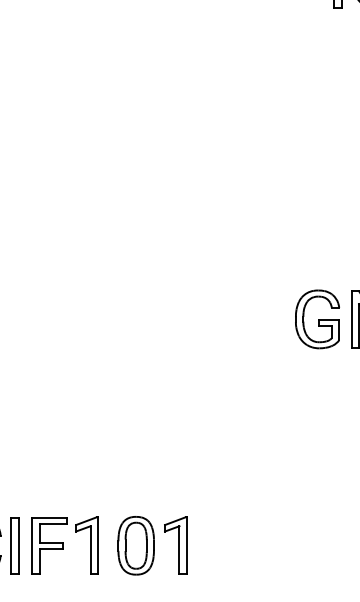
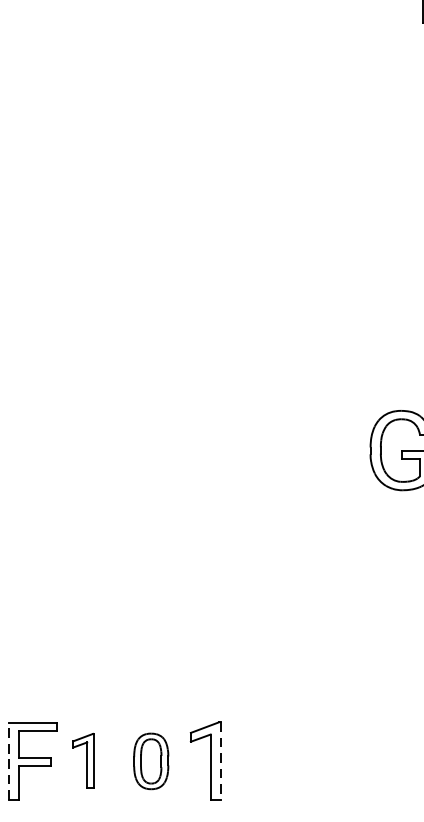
line: (32, 545) -> (8, 760), solid -> dashed
part: (86, 545) -> (83, 760), size x0.7
part: (135, 545) -> (150, 760), size x0.7
line: (186, 546) -> (220, 762), solid -> dashed

